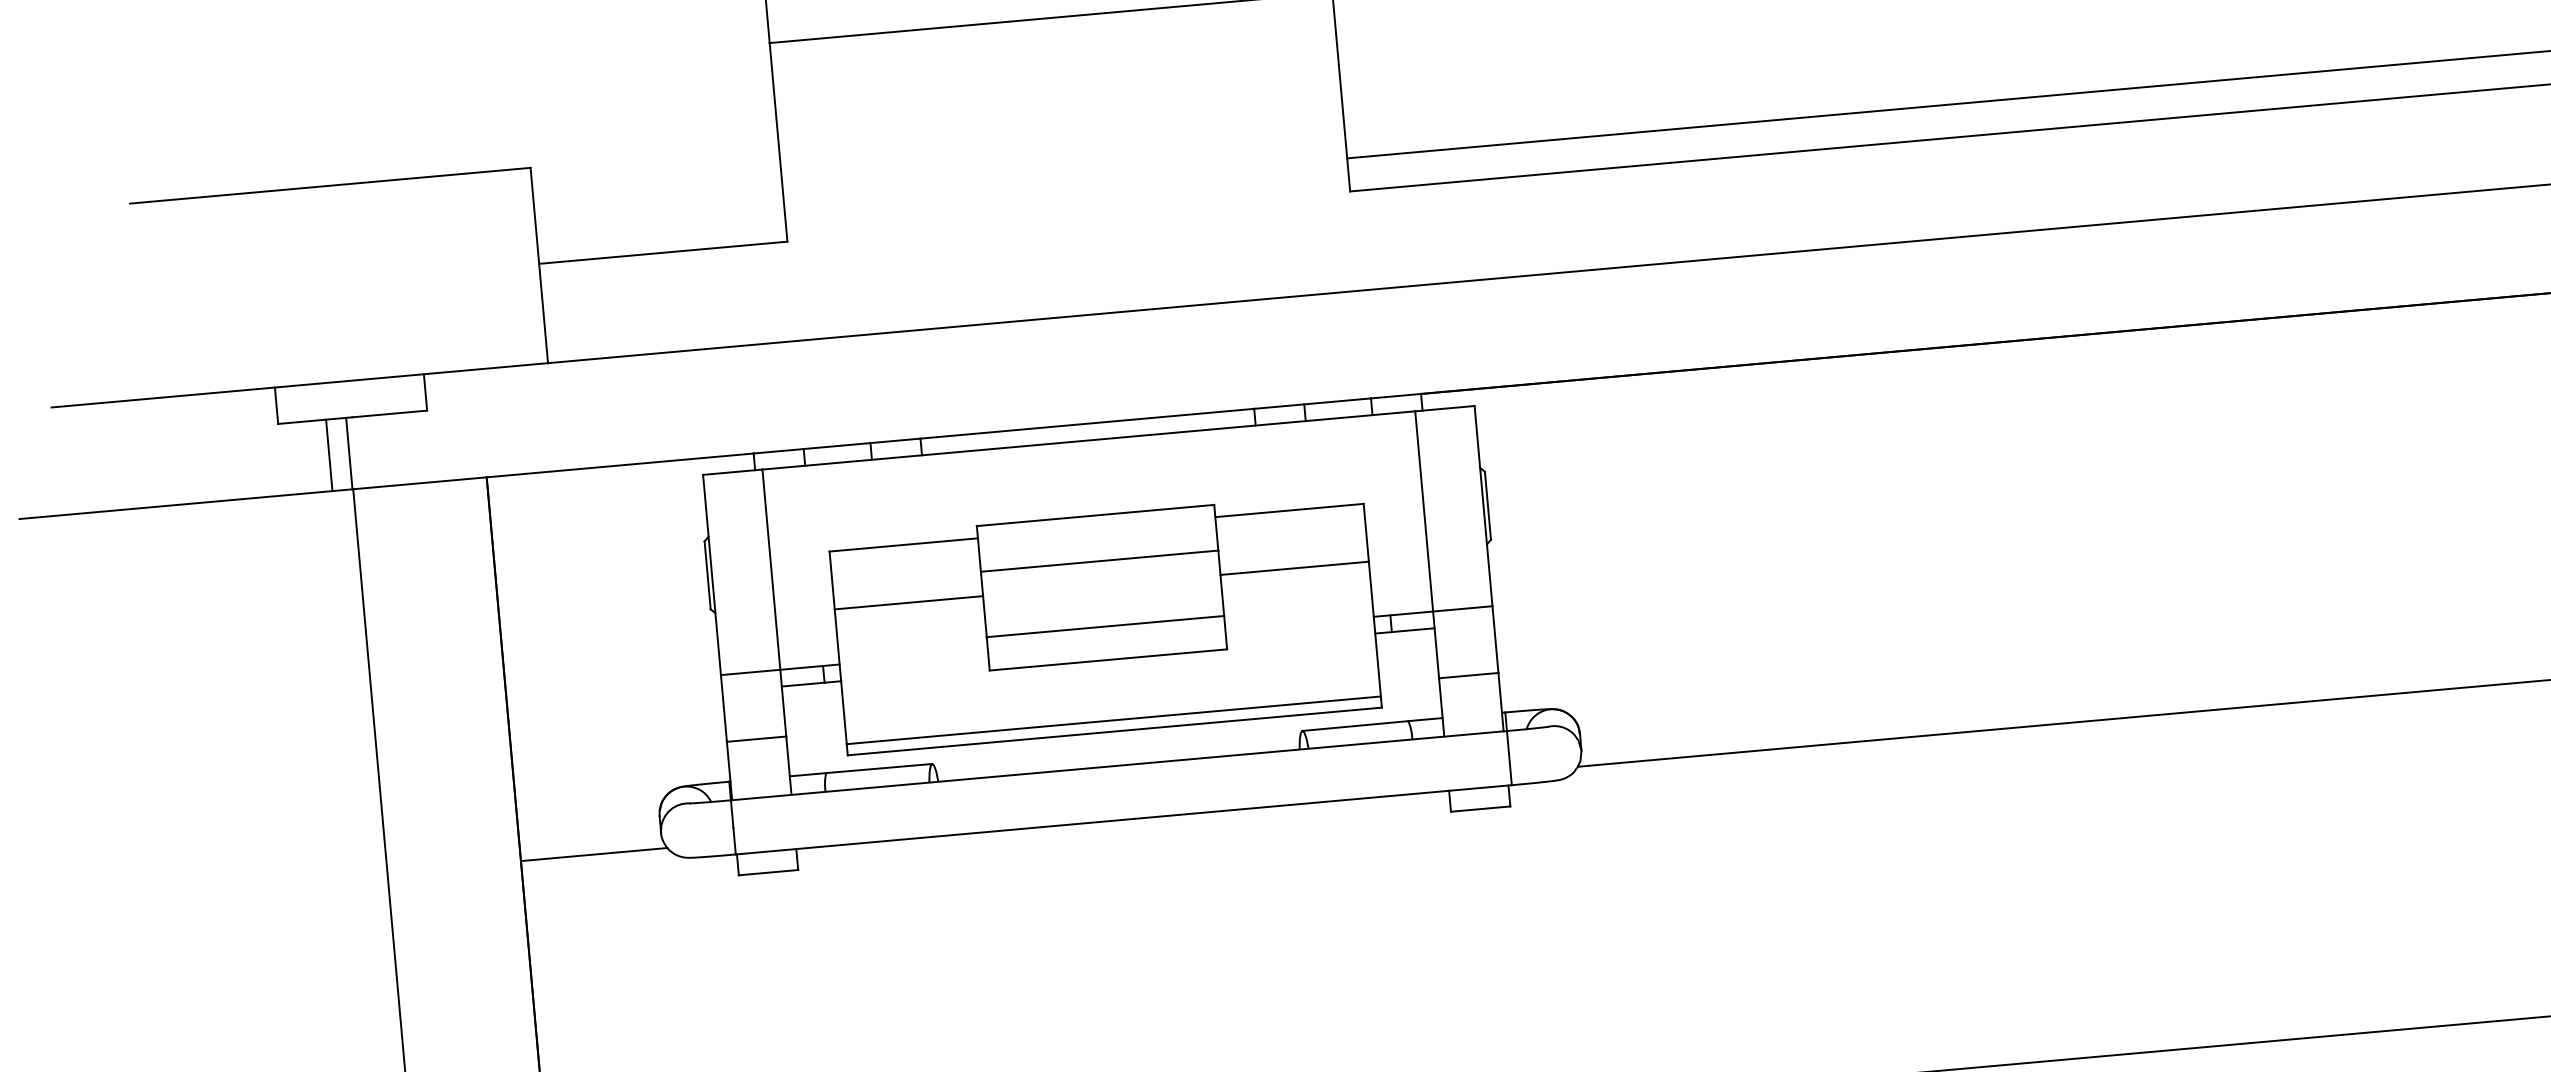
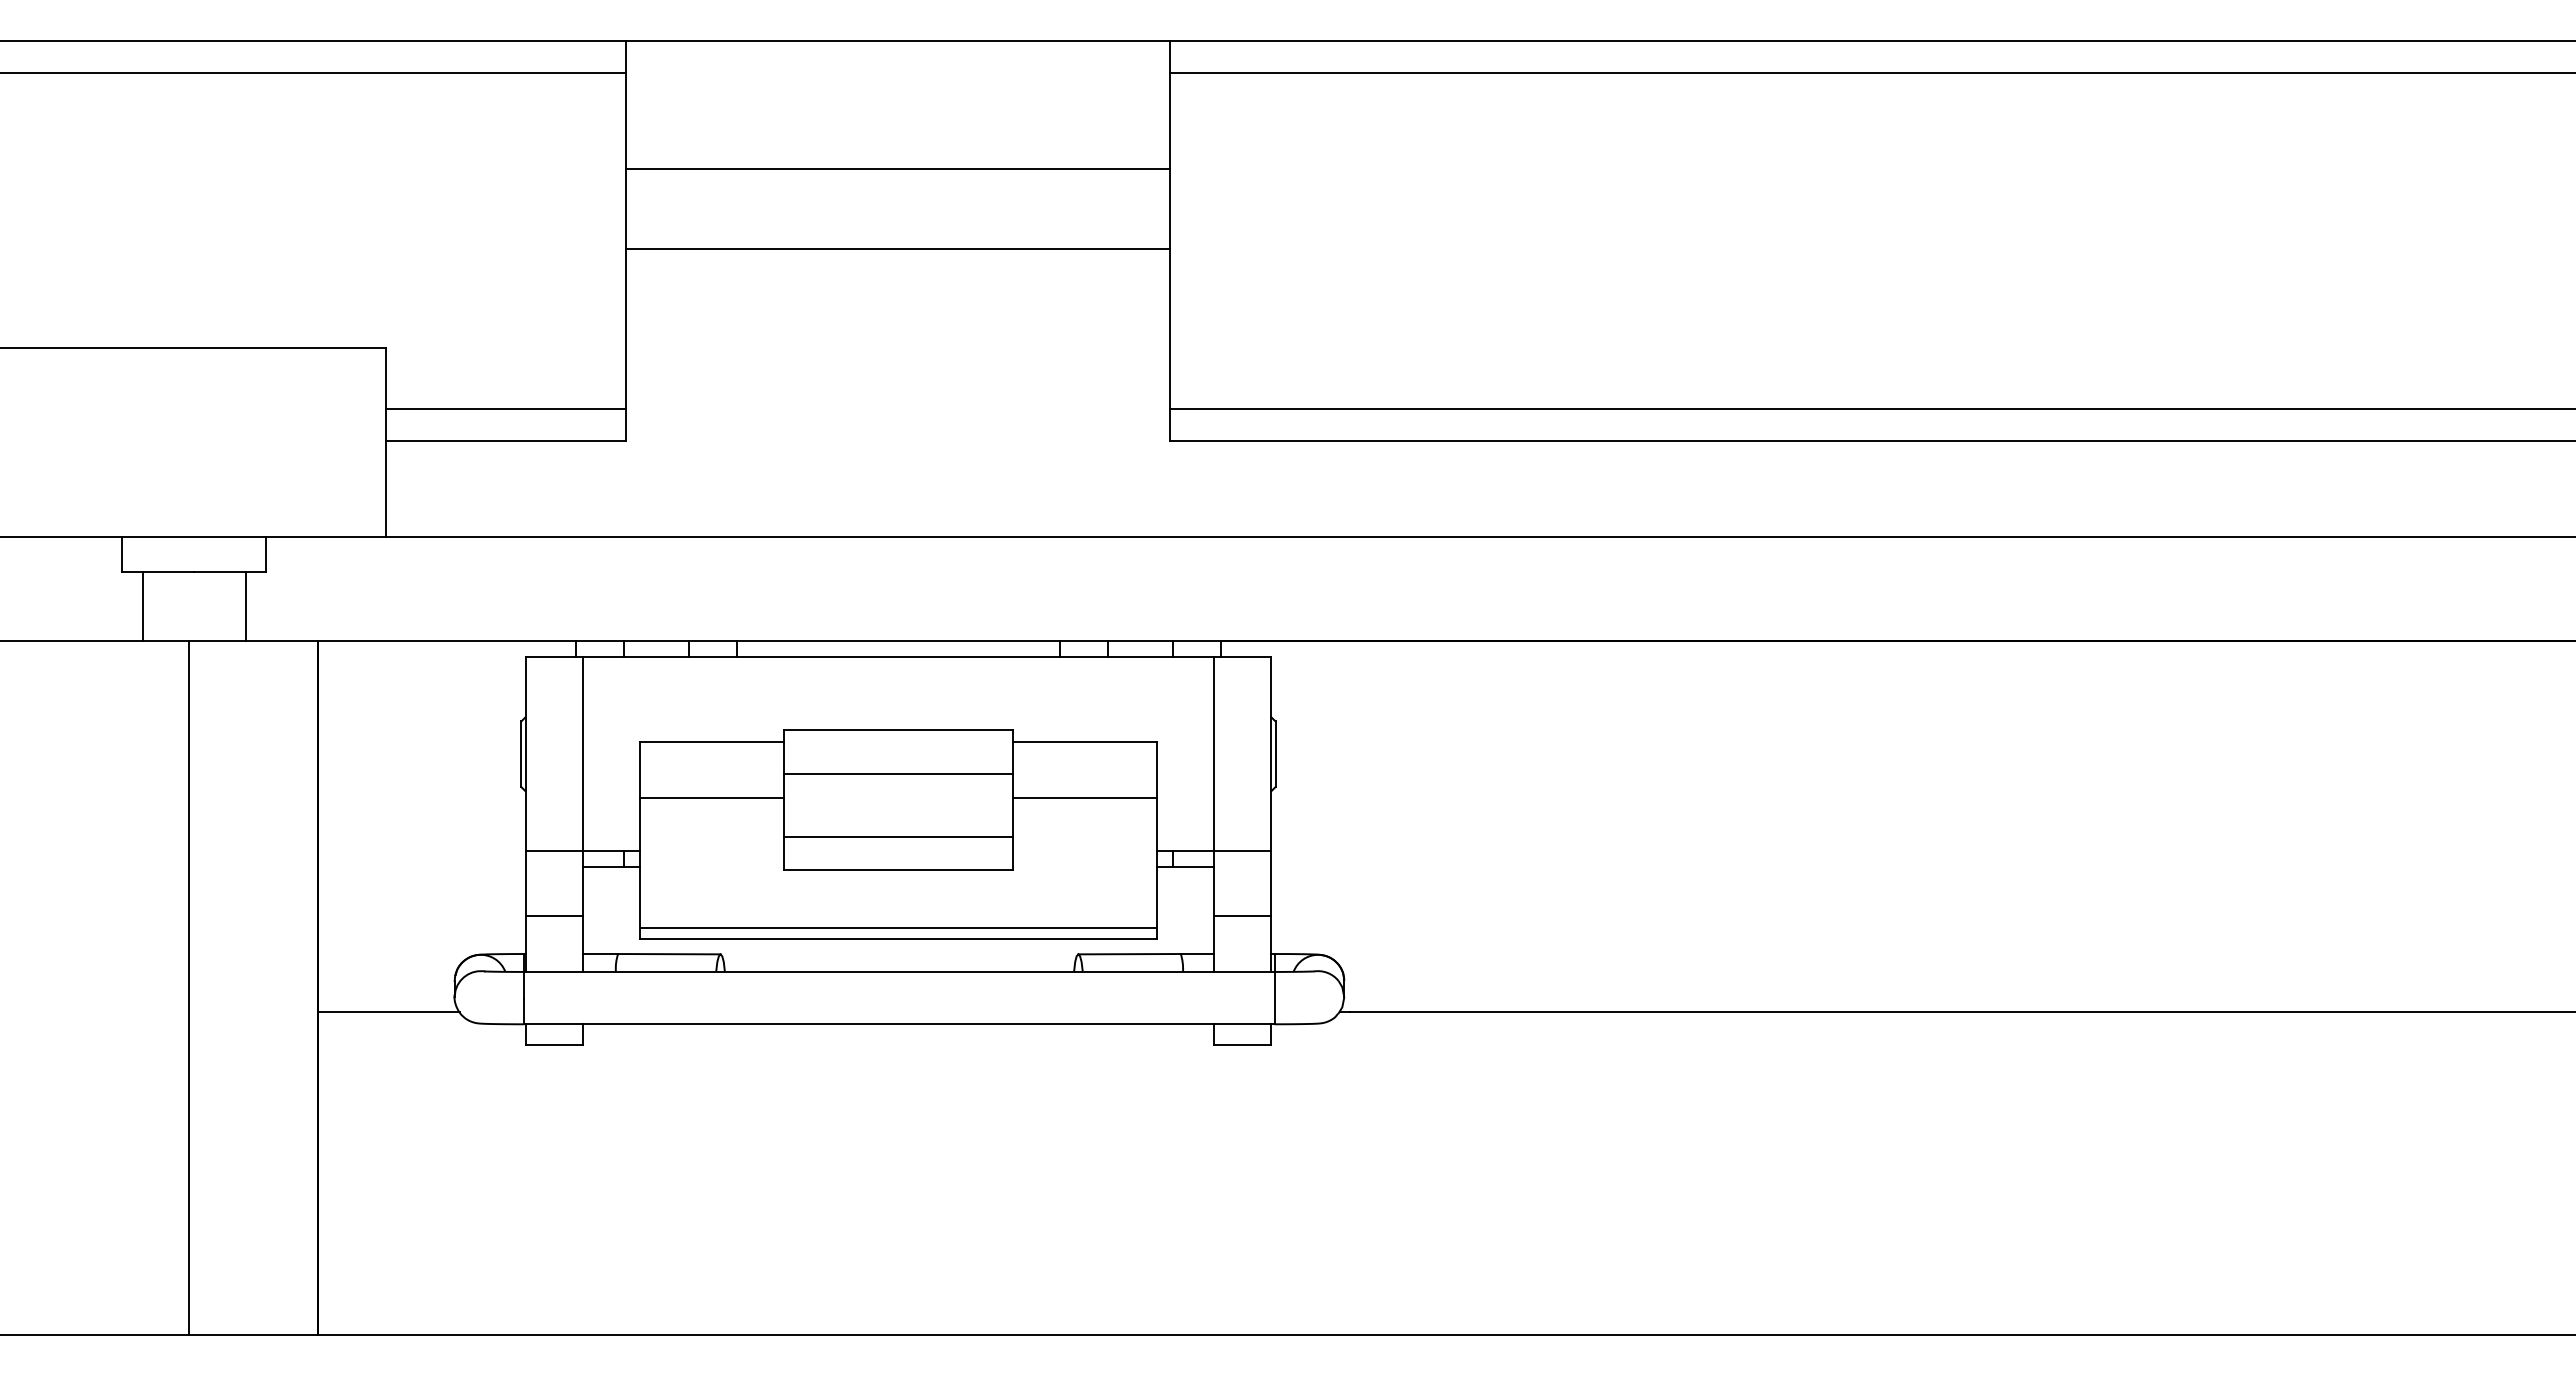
line: (660, 220) -> (506, 409), added
line: (349, 453) -> (143, 606), moved
line: (328, 455) -> (245, 606), moved

